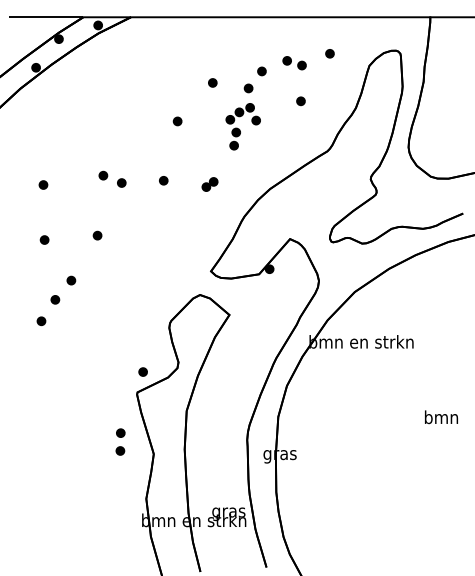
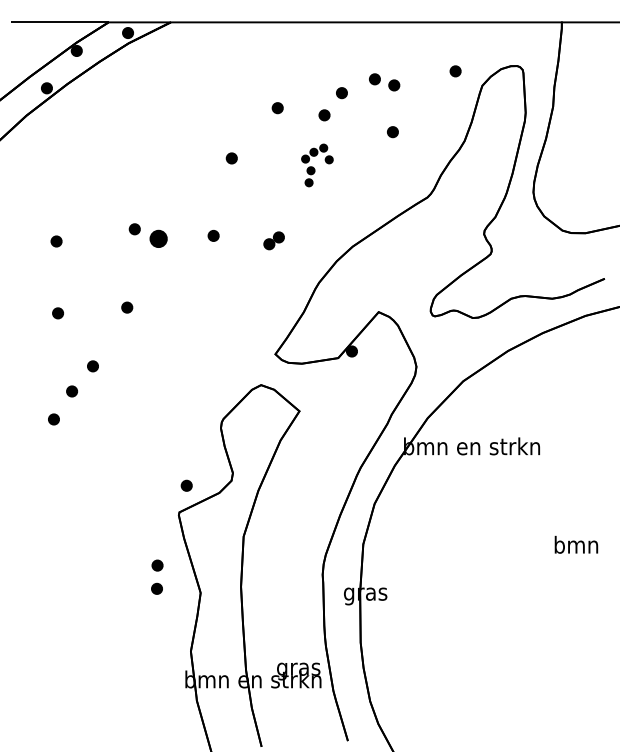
part: (329, 53) -> (454, 71), moved
part: (242, 126) -> (316, 165), size x0.7
part: (121, 182) -> (158, 238), size x1.6

